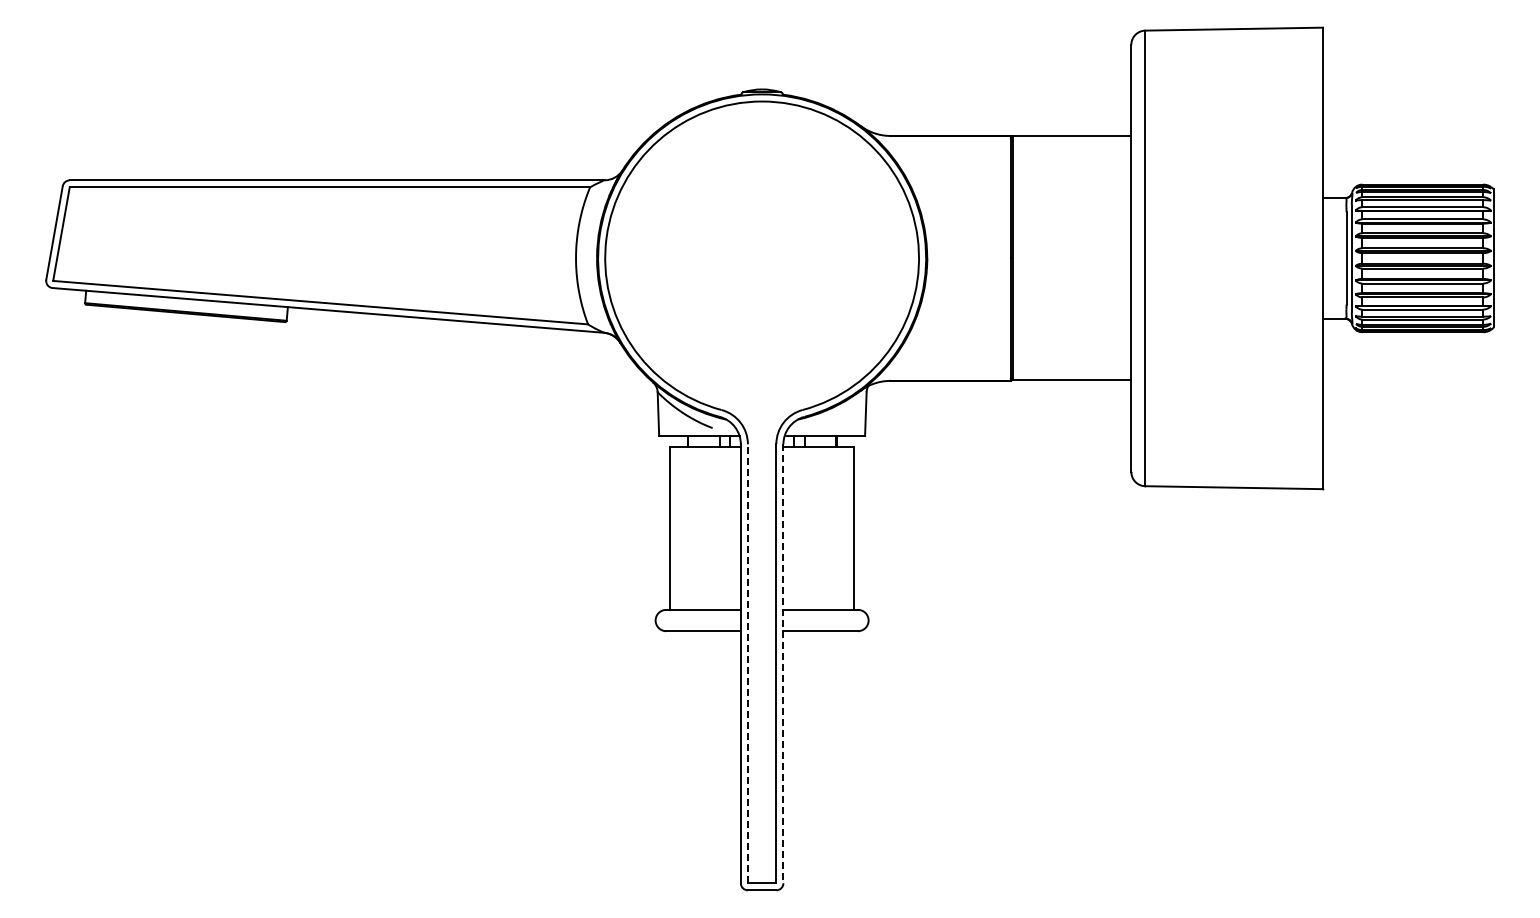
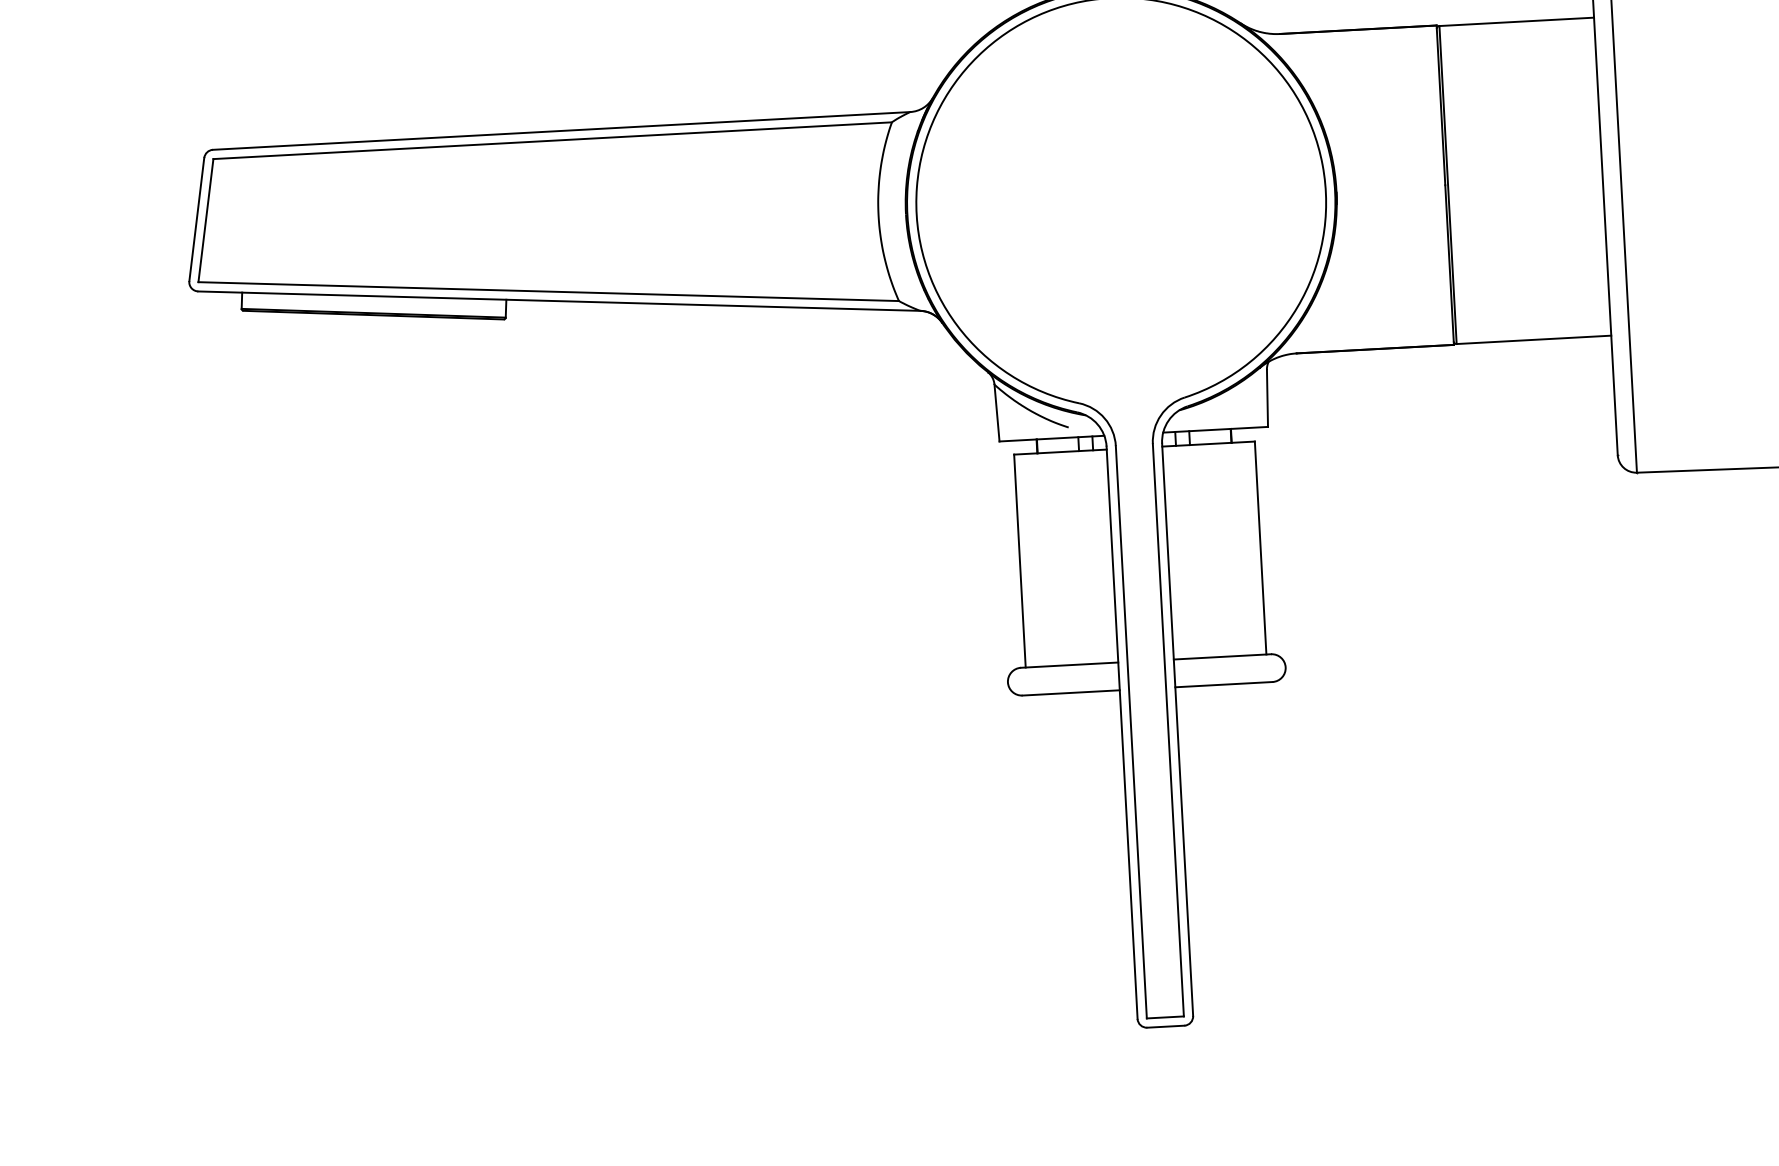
line: (747, 663) -> (1130, 731), dashed -> solid
line: (783, 664) -> (1177, 730), dashed -> solid

